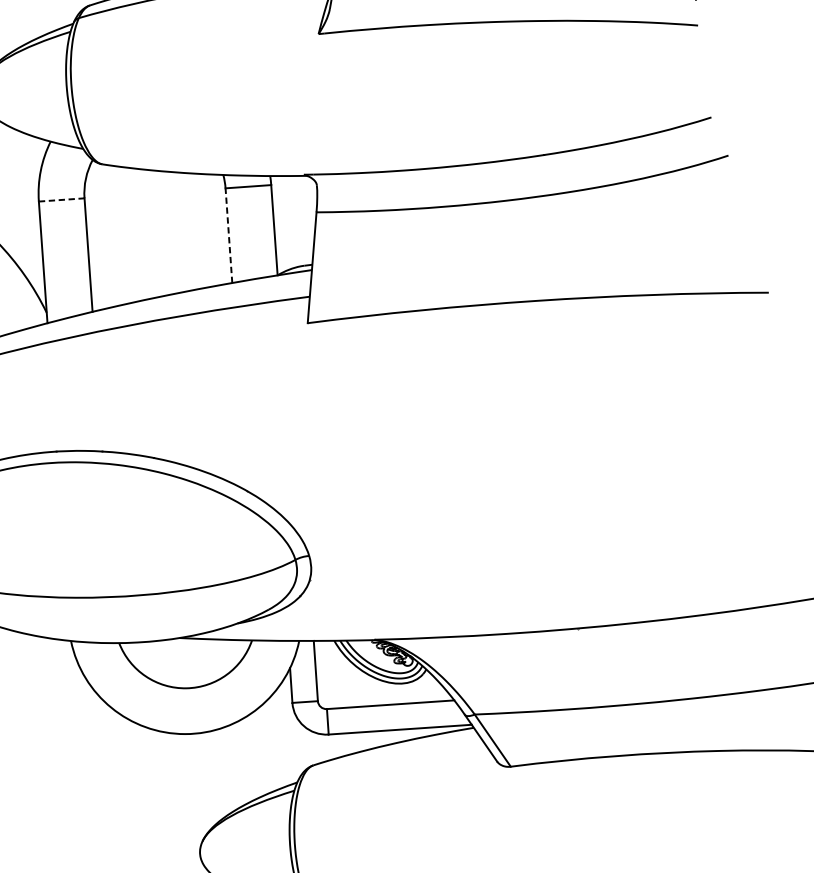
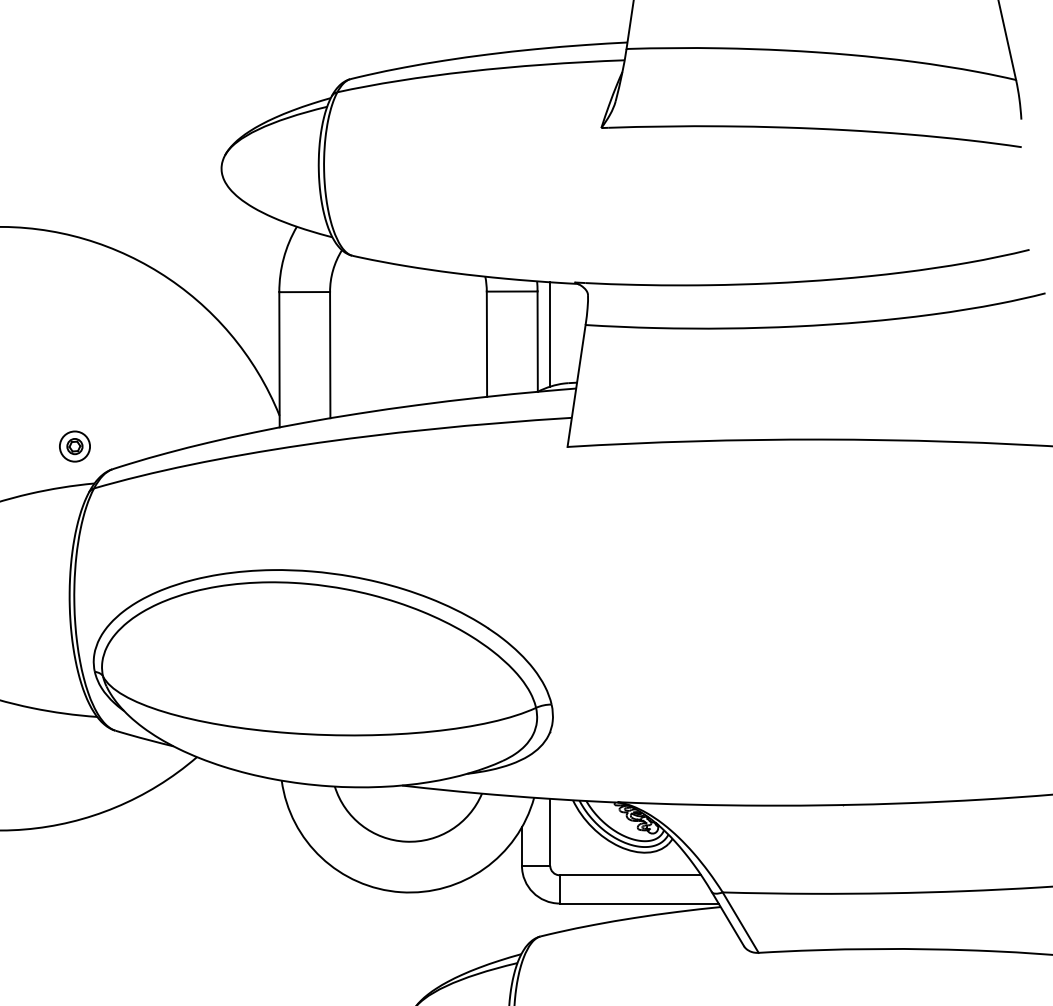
line: (62, 200) -> (305, 292), dashed -> solid
line: (285, 223) -> (550, 334), added
line: (228, 235) -> (486, 344), dashed -> solid

